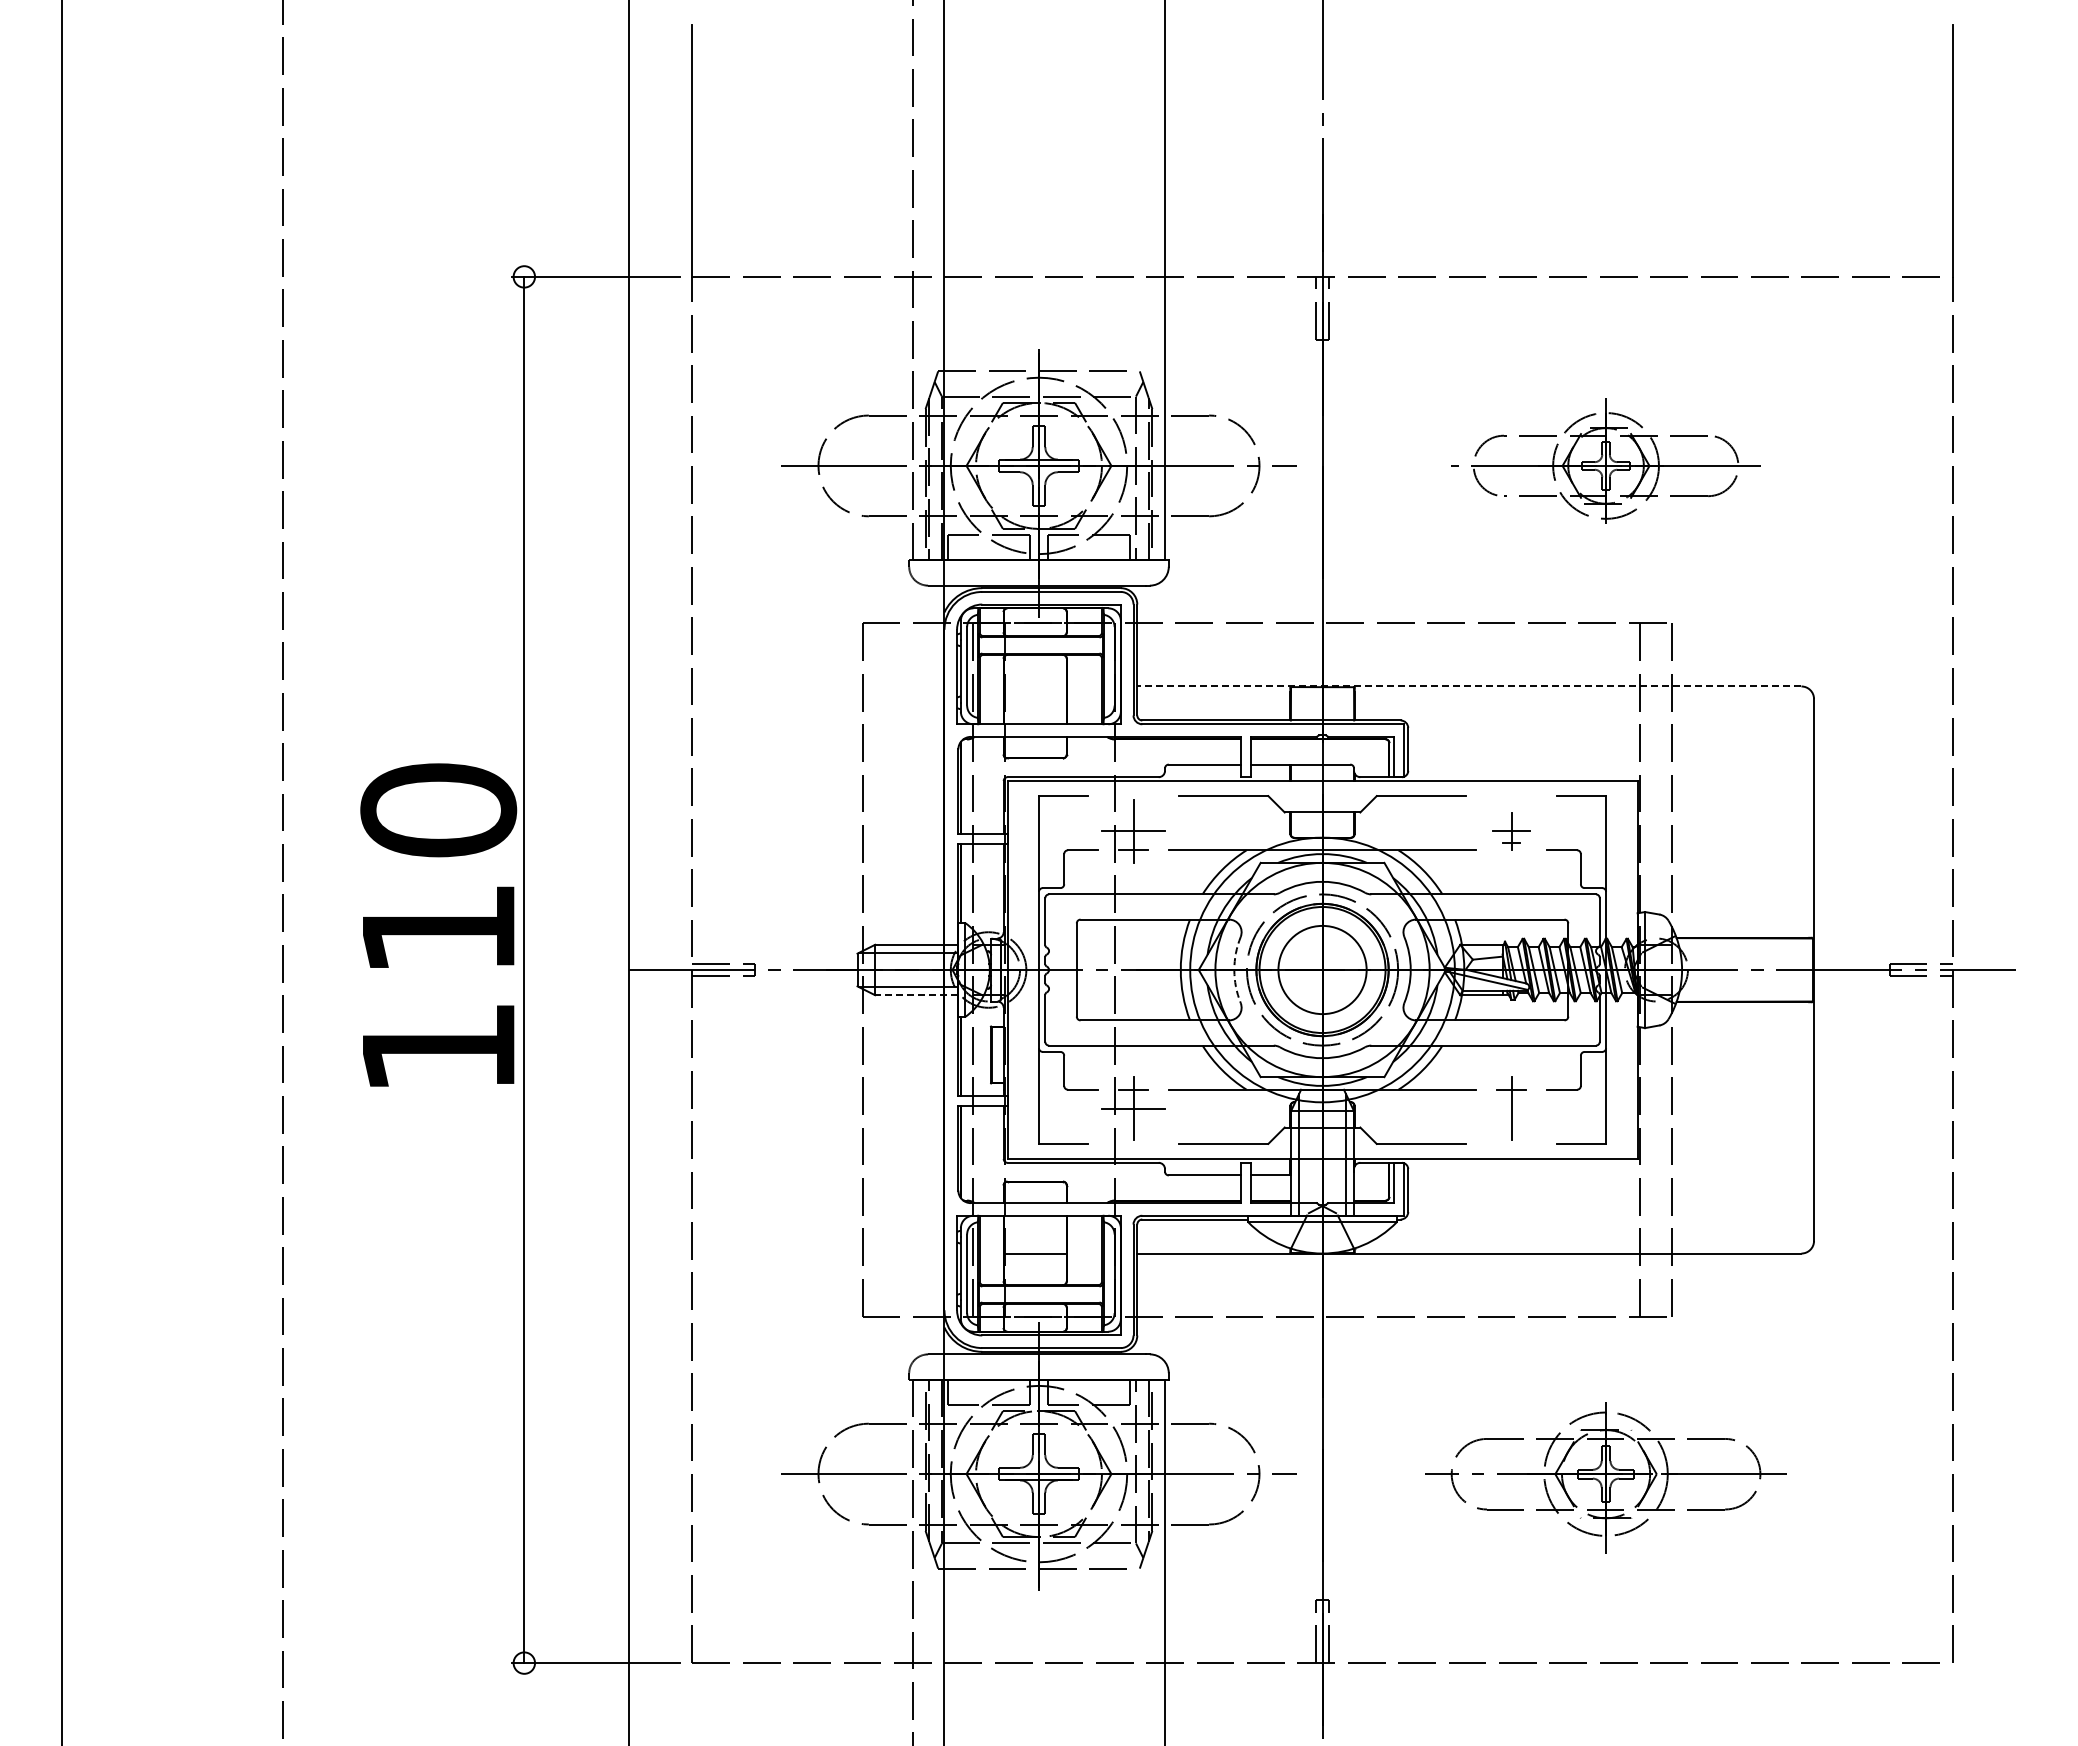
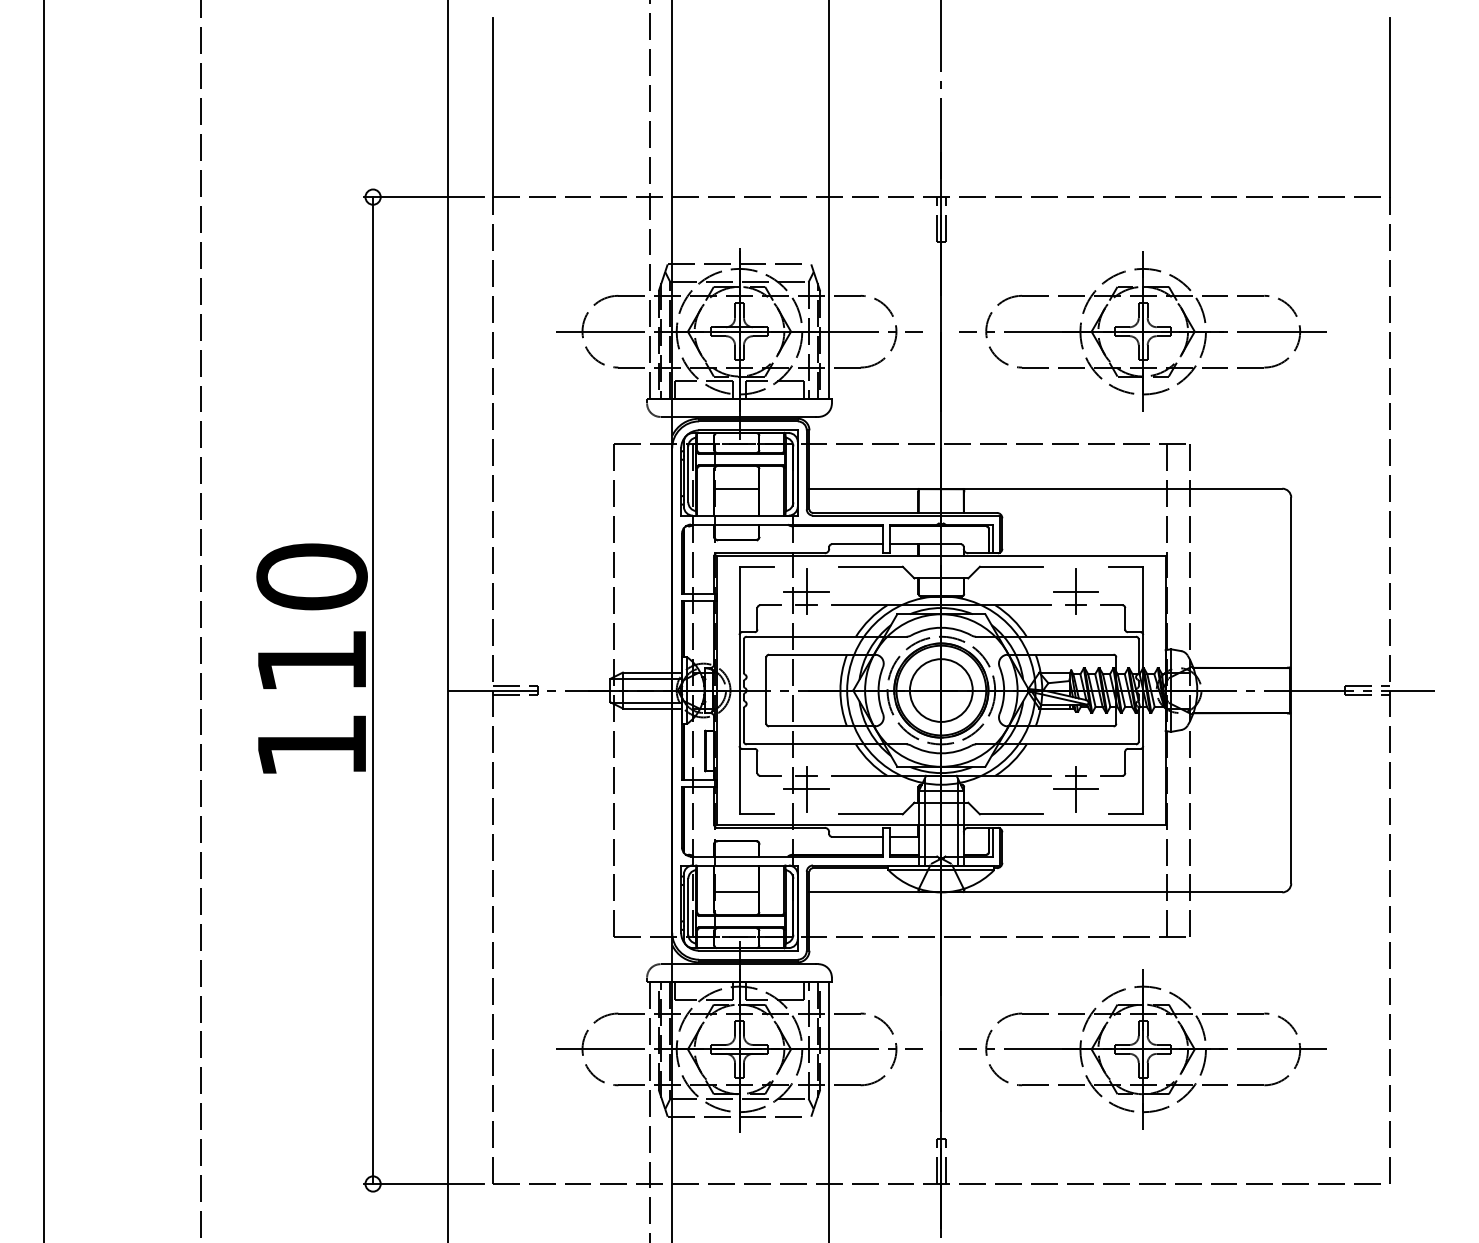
part: (1605, 465) -> (1142, 331), size x1.67
line: (1034, 686) -> (736, 488), added
line: (1468, 686) -> (1045, 488), dashed -> solid
part: (1511, 831) -> (1075, 591), size x1.67
arc: (1234, 970) -> (878, 690), dashed -> solid
line: (916, 995) -> (652, 708), dashed -> solid
line: (1511, 1108) -> (1075, 789), added
part: (1605, 1474) -> (1142, 1049), size x1.43

